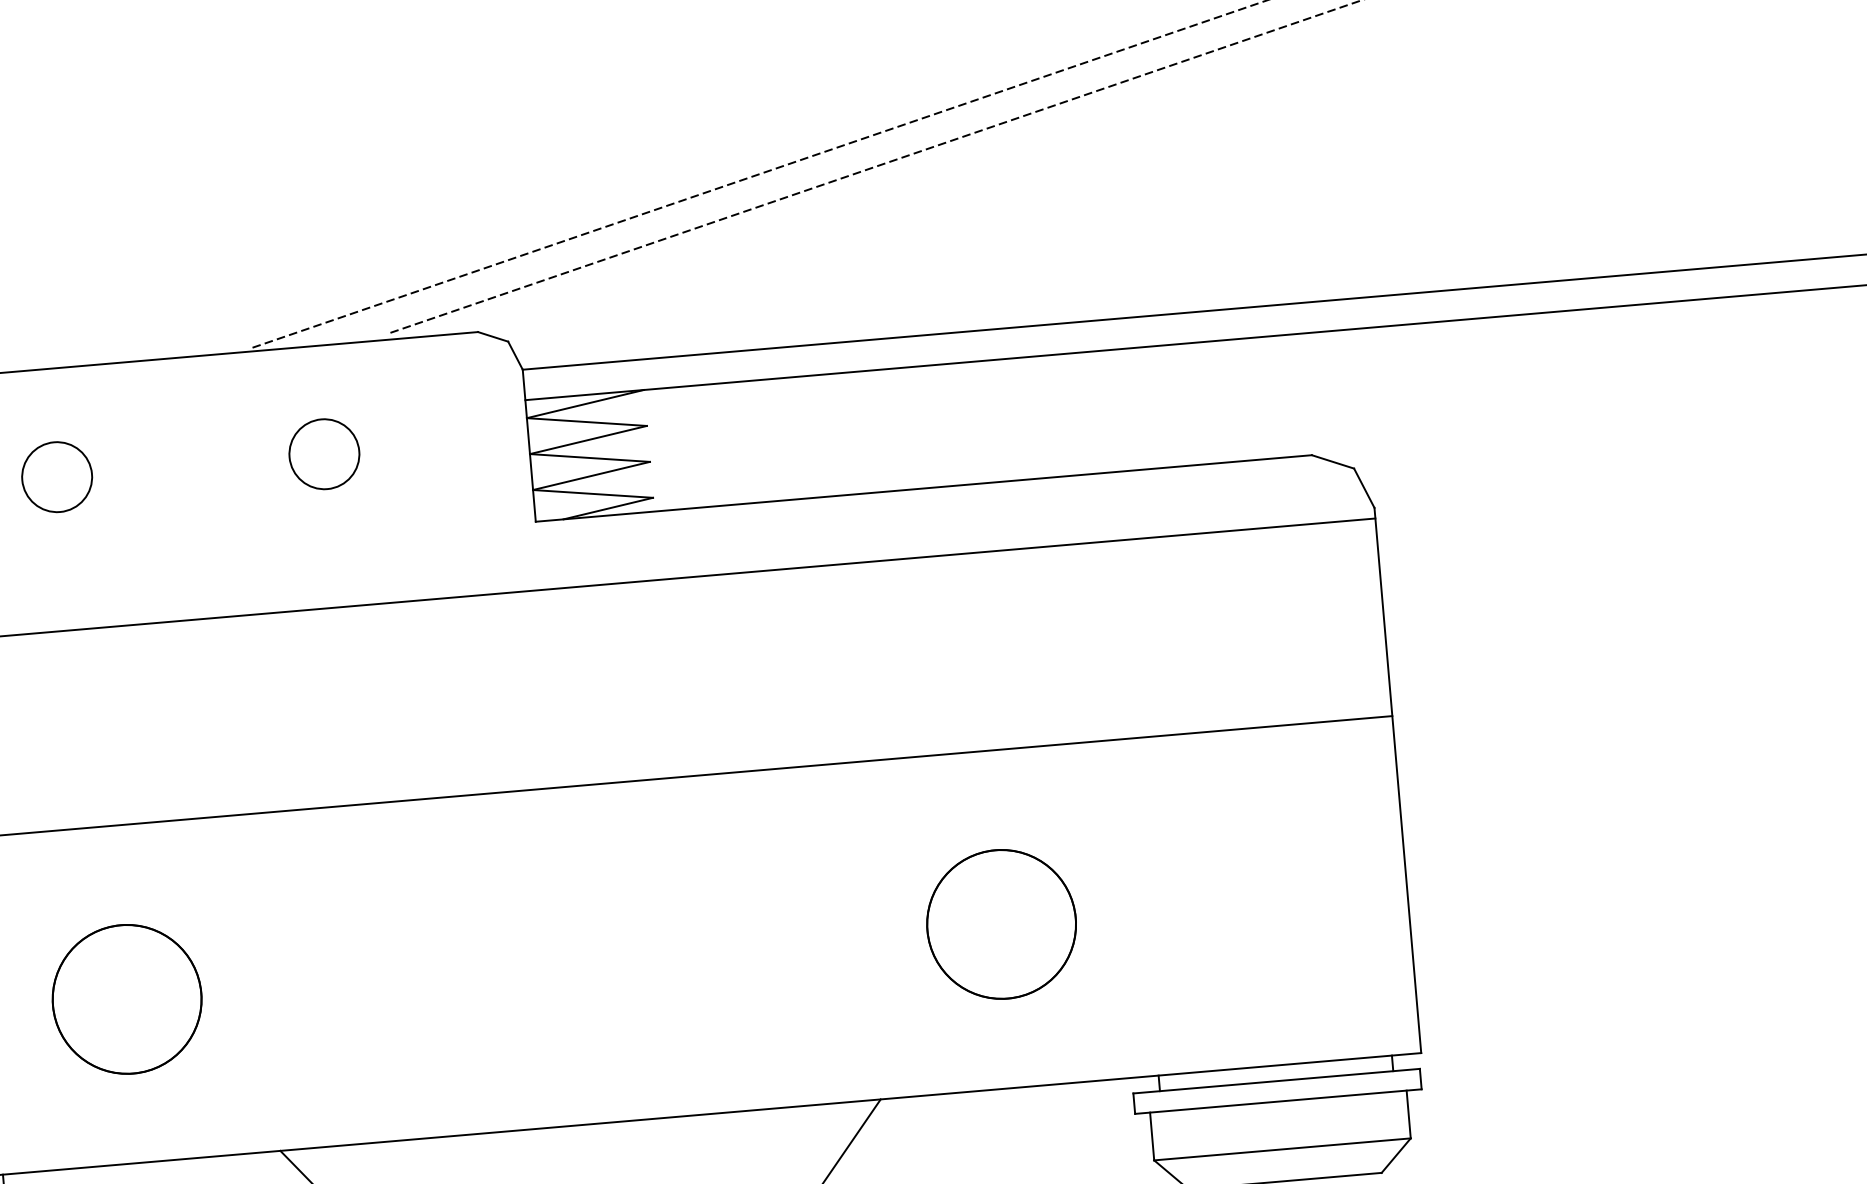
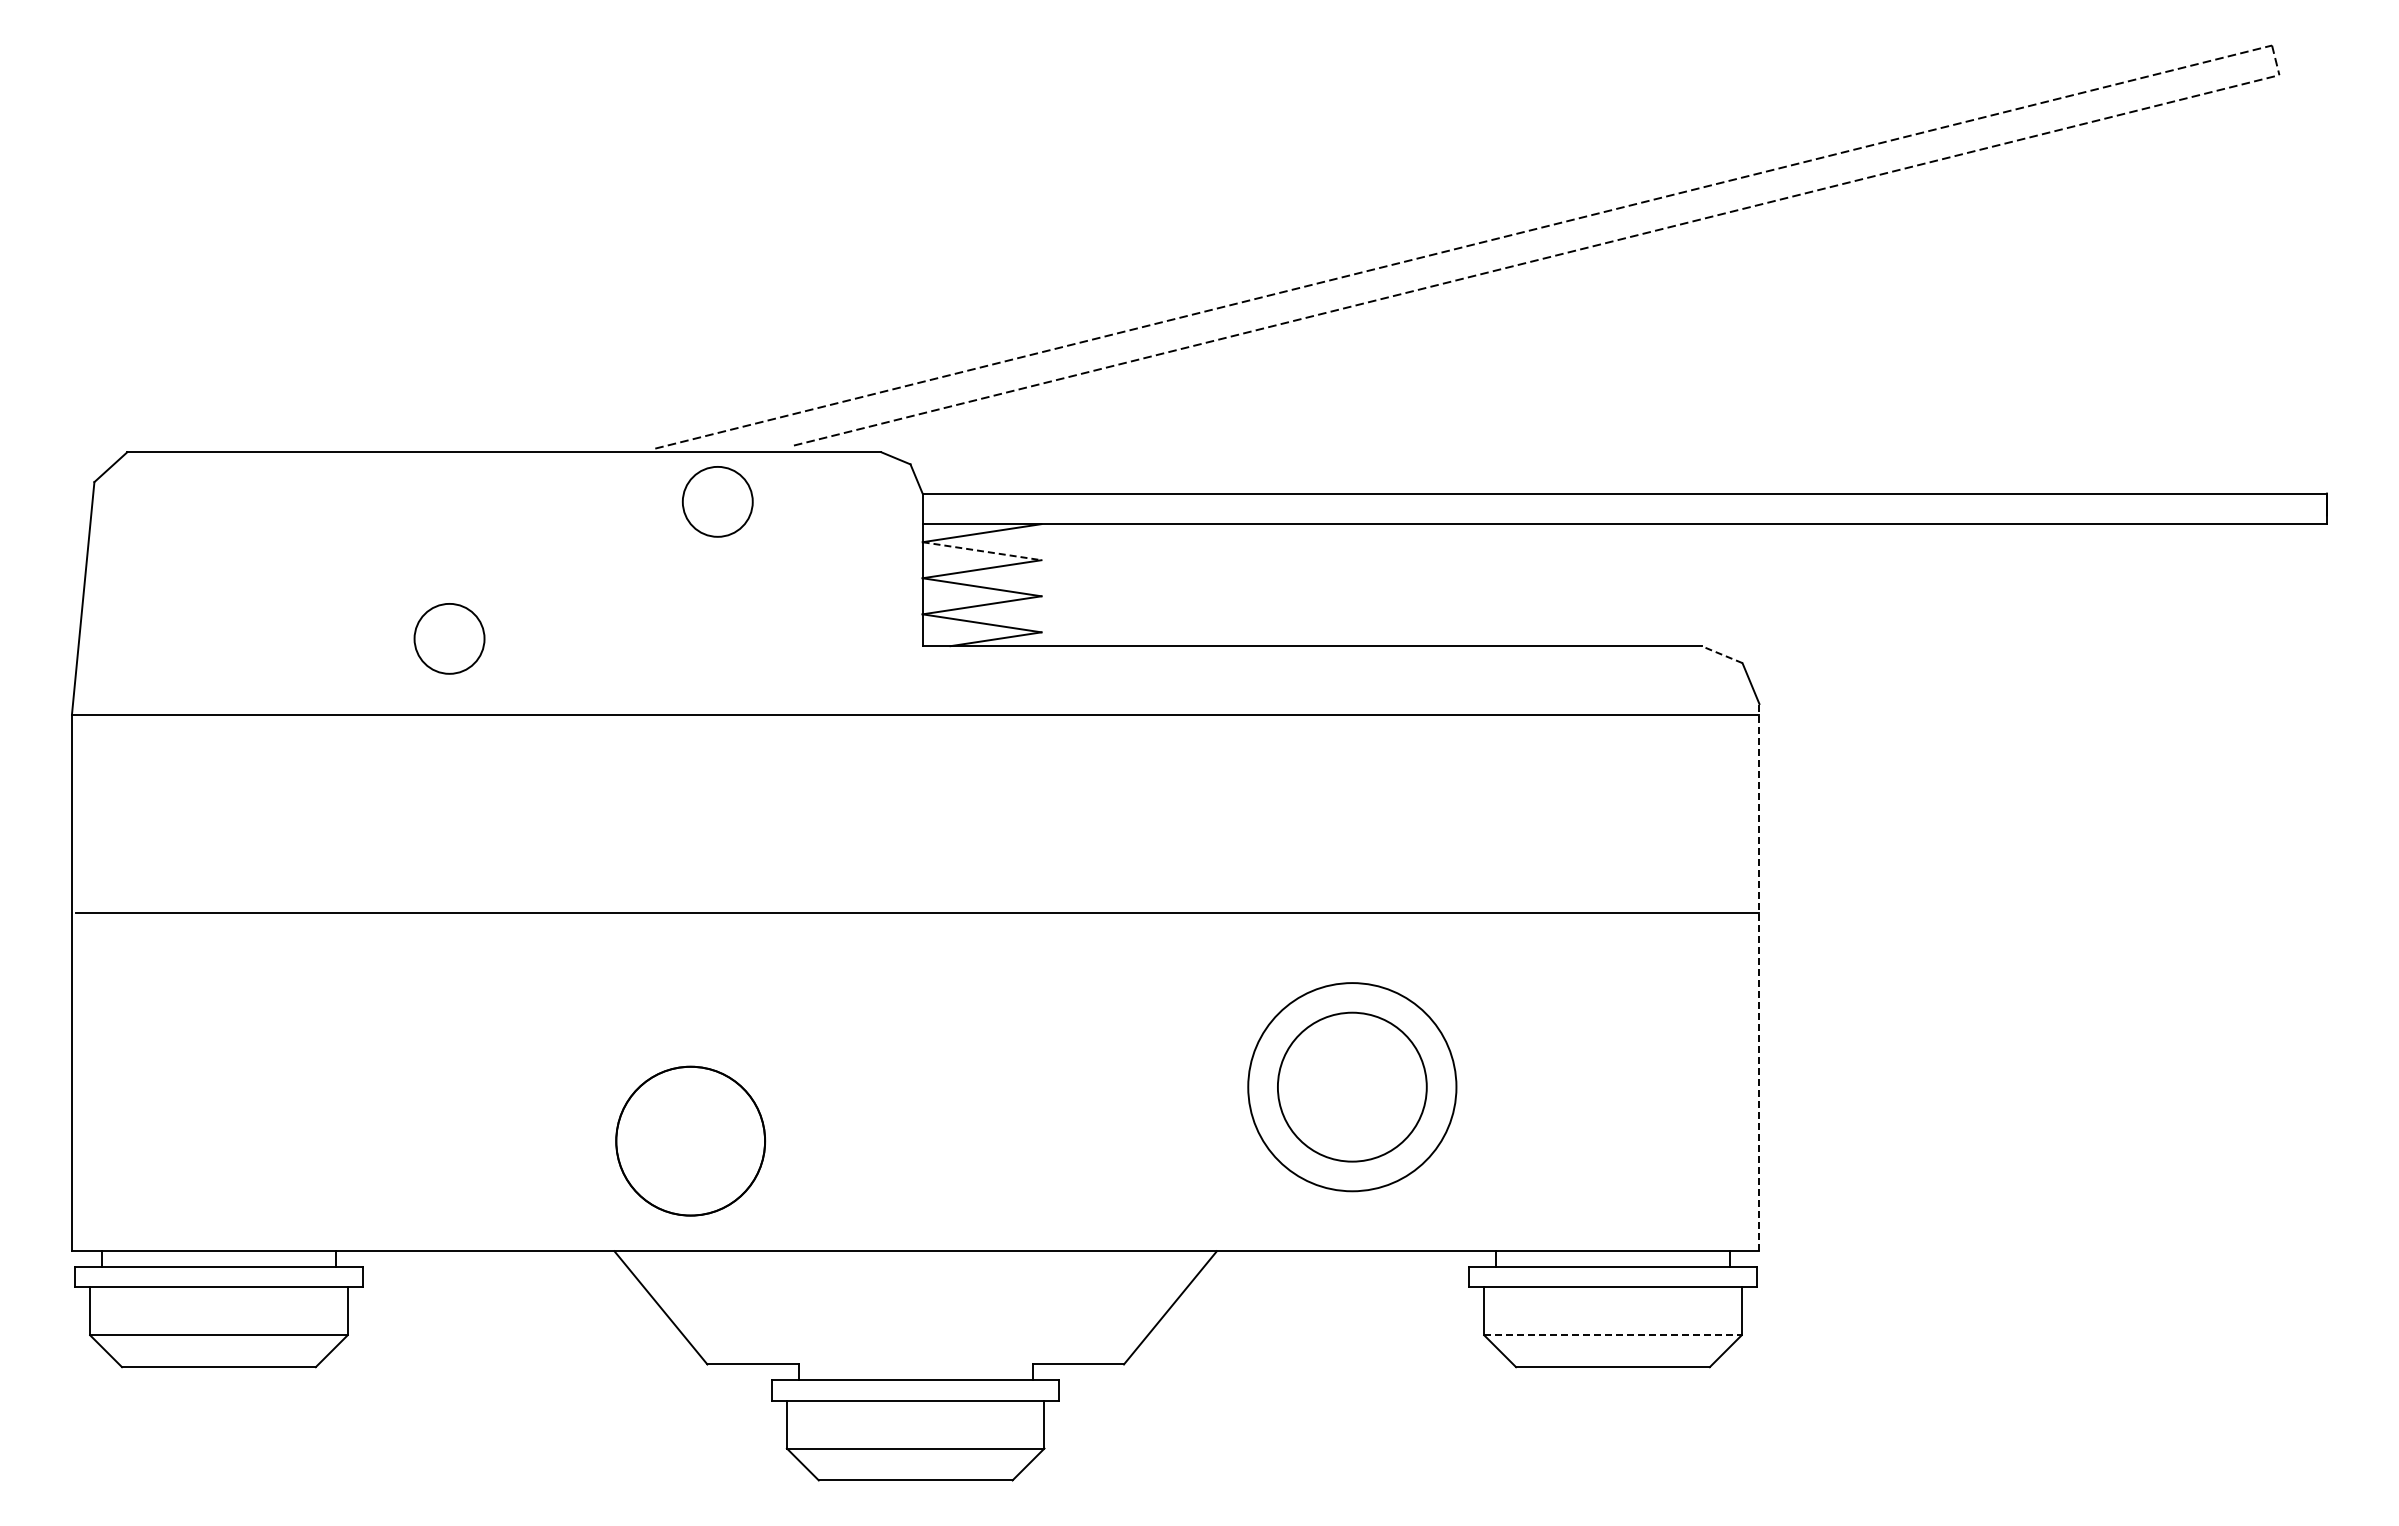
line: (587, 422) -> (982, 551), solid -> dashed
circle: (324, 453) -> (717, 501), moved
line: (1332, 461) -> (1721, 654), solid -> dashed
circle: (57, 476) -> (449, 638), moved
line: (1397, 780) -> (1759, 977), solid -> dashed
circle: (1000, 923) -> (1351, 1086), size x1.4
part: (126, 998) -> (690, 1140), moved
line: (1282, 1149) -> (1612, 1335), solid -> dashed

